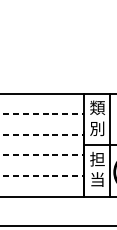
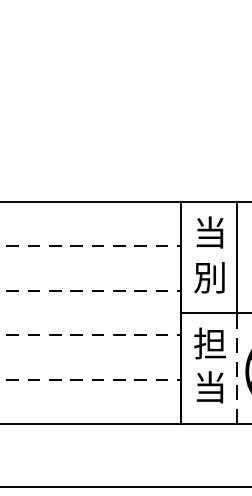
text: (97, 107) -> (210, 231), 類 -> 当
line: (109, 170) -> (236, 367), solid -> dashed

